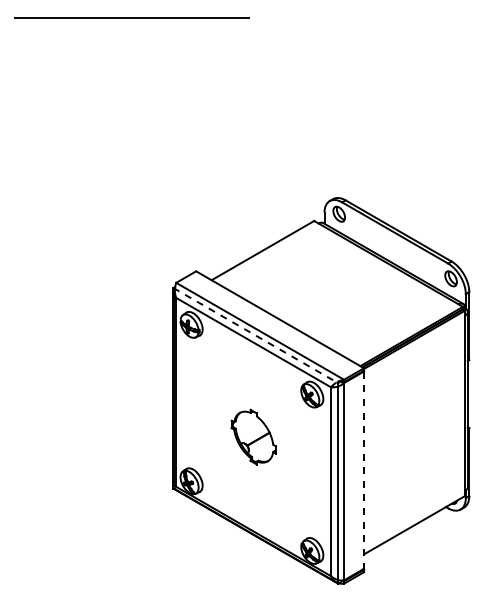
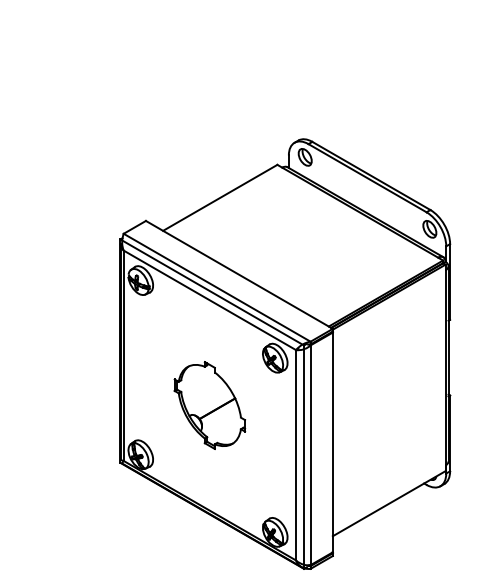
line: (256, 335) -> (213, 292), dashed -> solid
part: (253, 437) -> (209, 406), size x1.43
line: (364, 470) -> (333, 442), dashed -> solid

